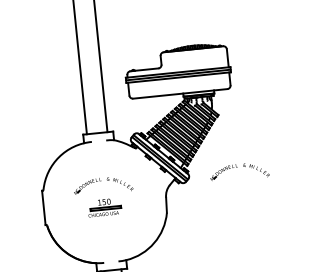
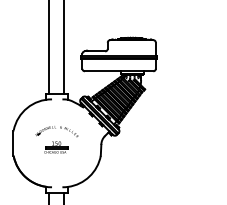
part: (238, 171) -> (155, 131), removed

